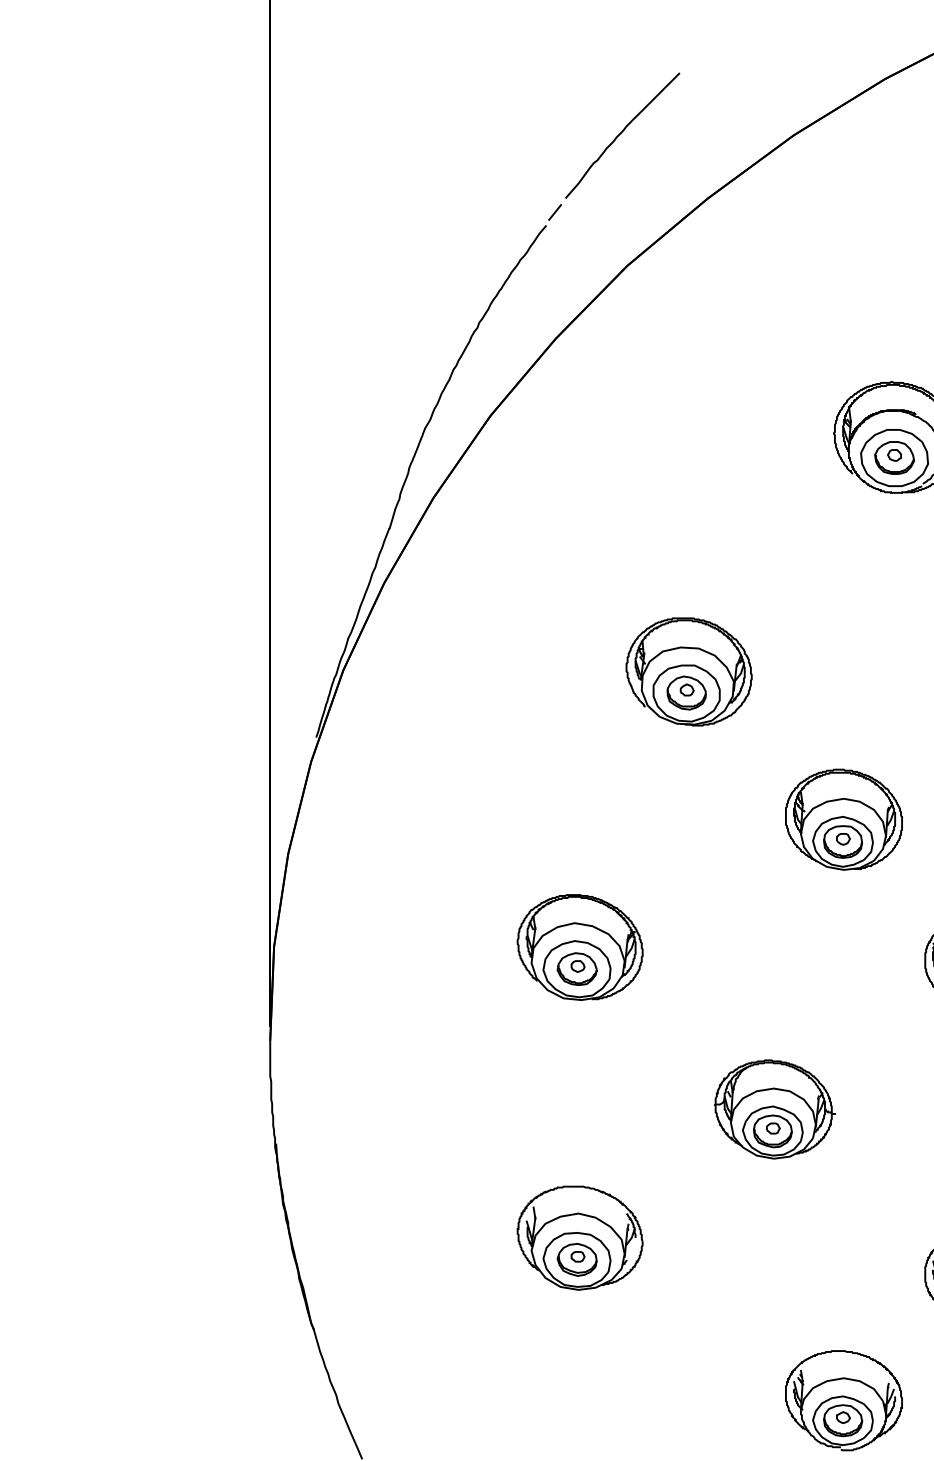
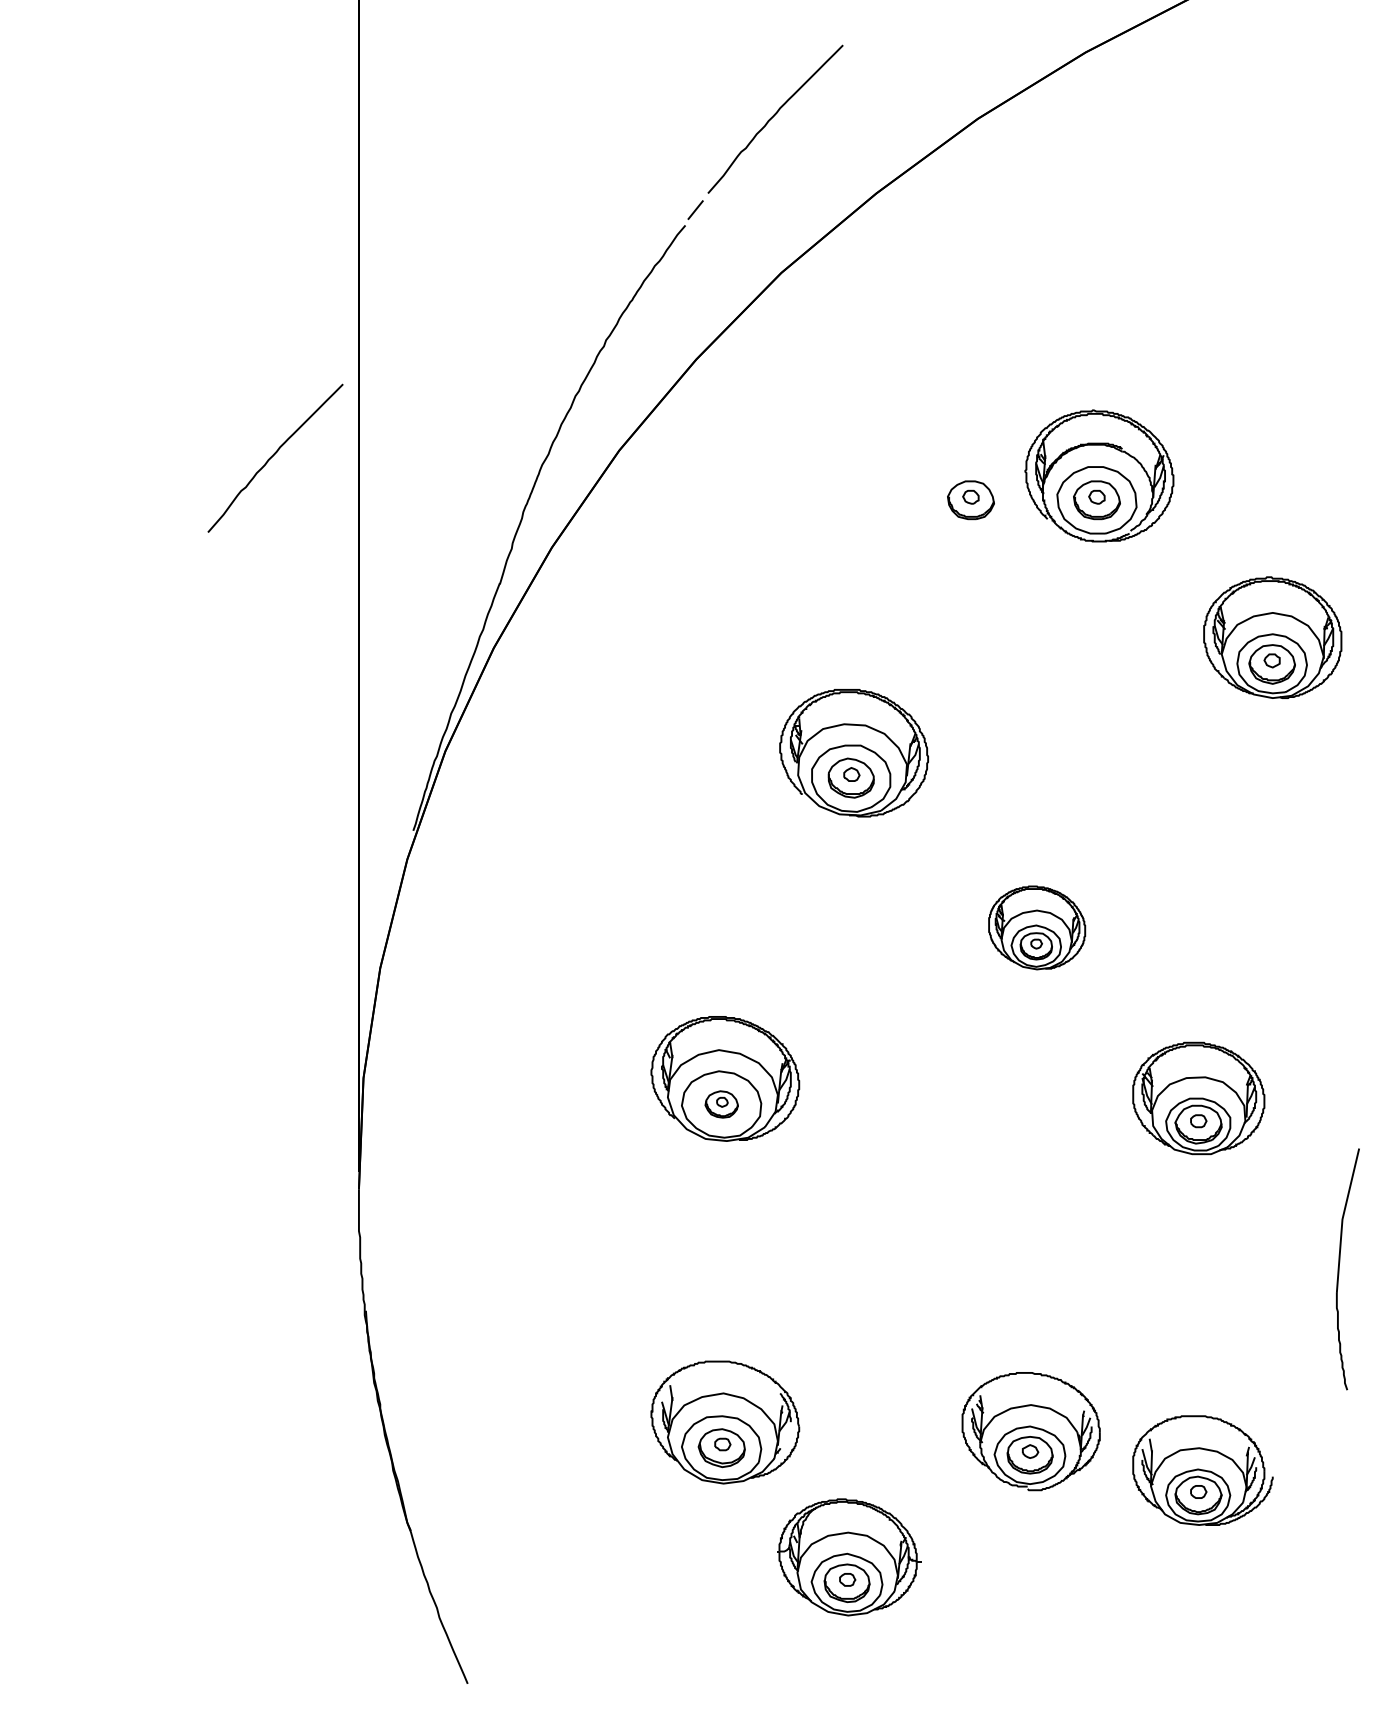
curve: (198, 420) -> (274, 455), added
part: (787, 458) -> (970, 500), added
part: (843, 819) -> (1036, 927), size x0.7
part: (576, 969) -> (721, 1104), size x0.7
part: (774, 1109) -> (849, 1557), moved
part: (843, 1400) -> (1030, 1431), moved

